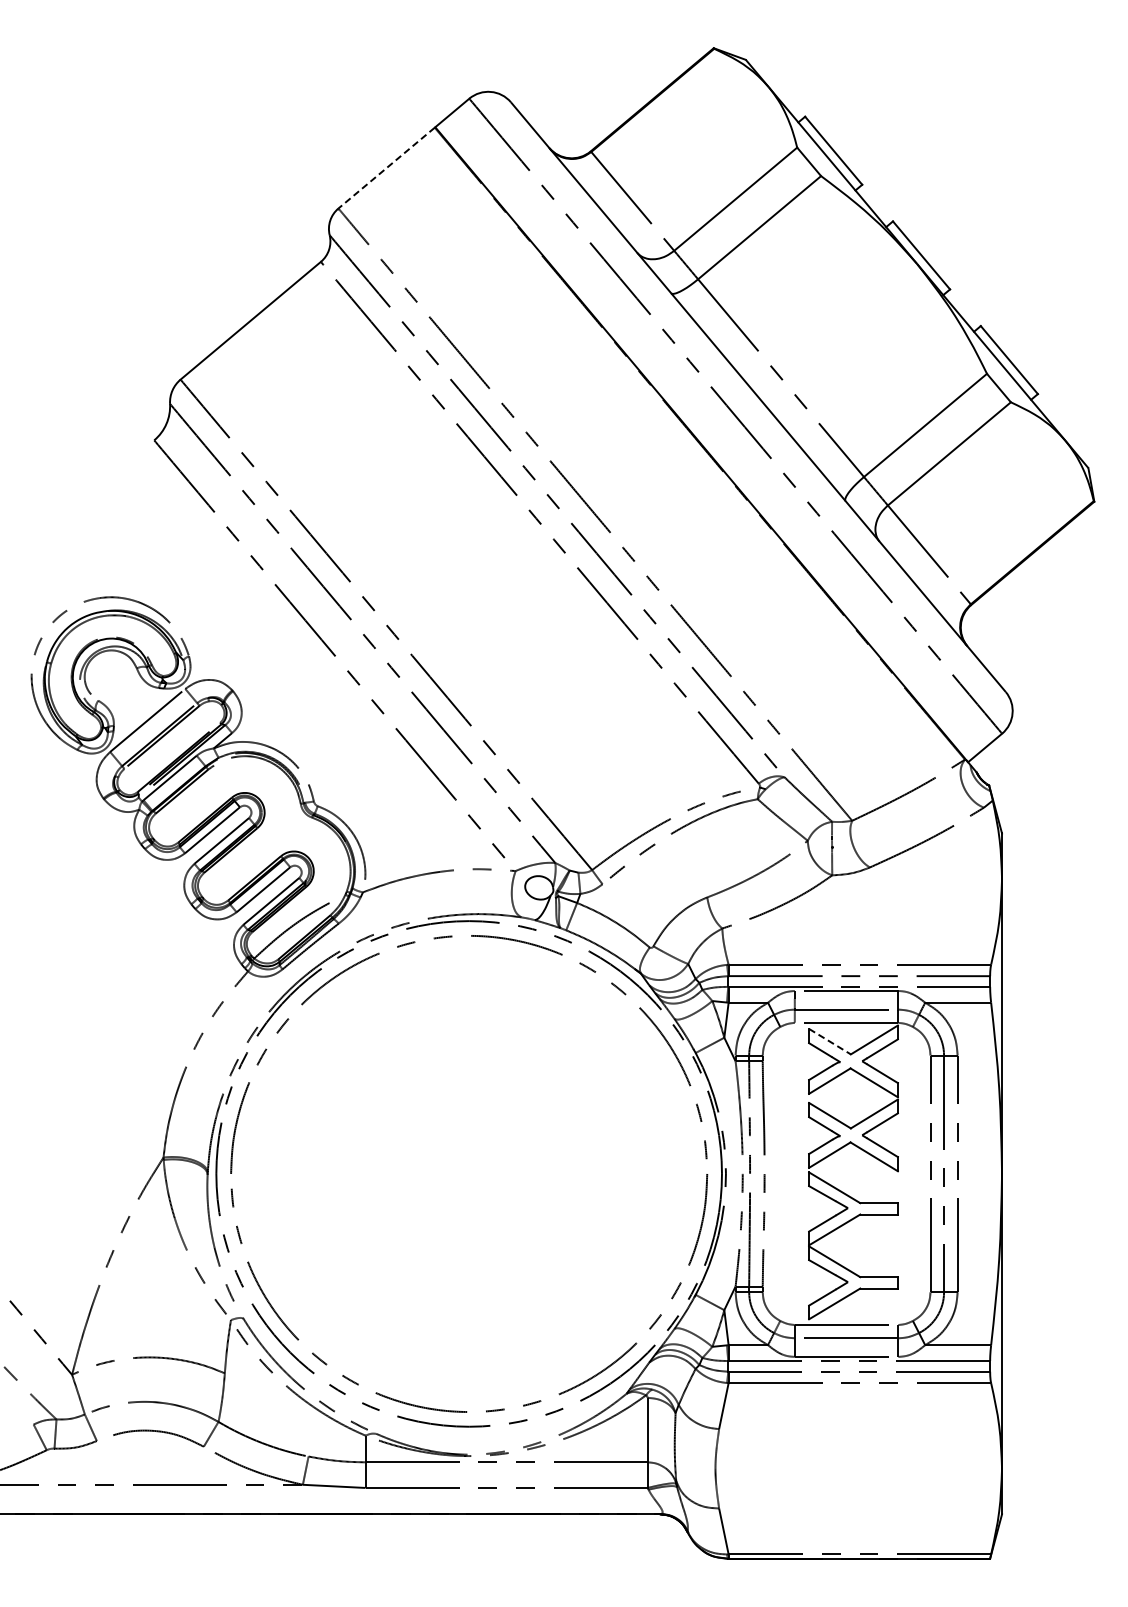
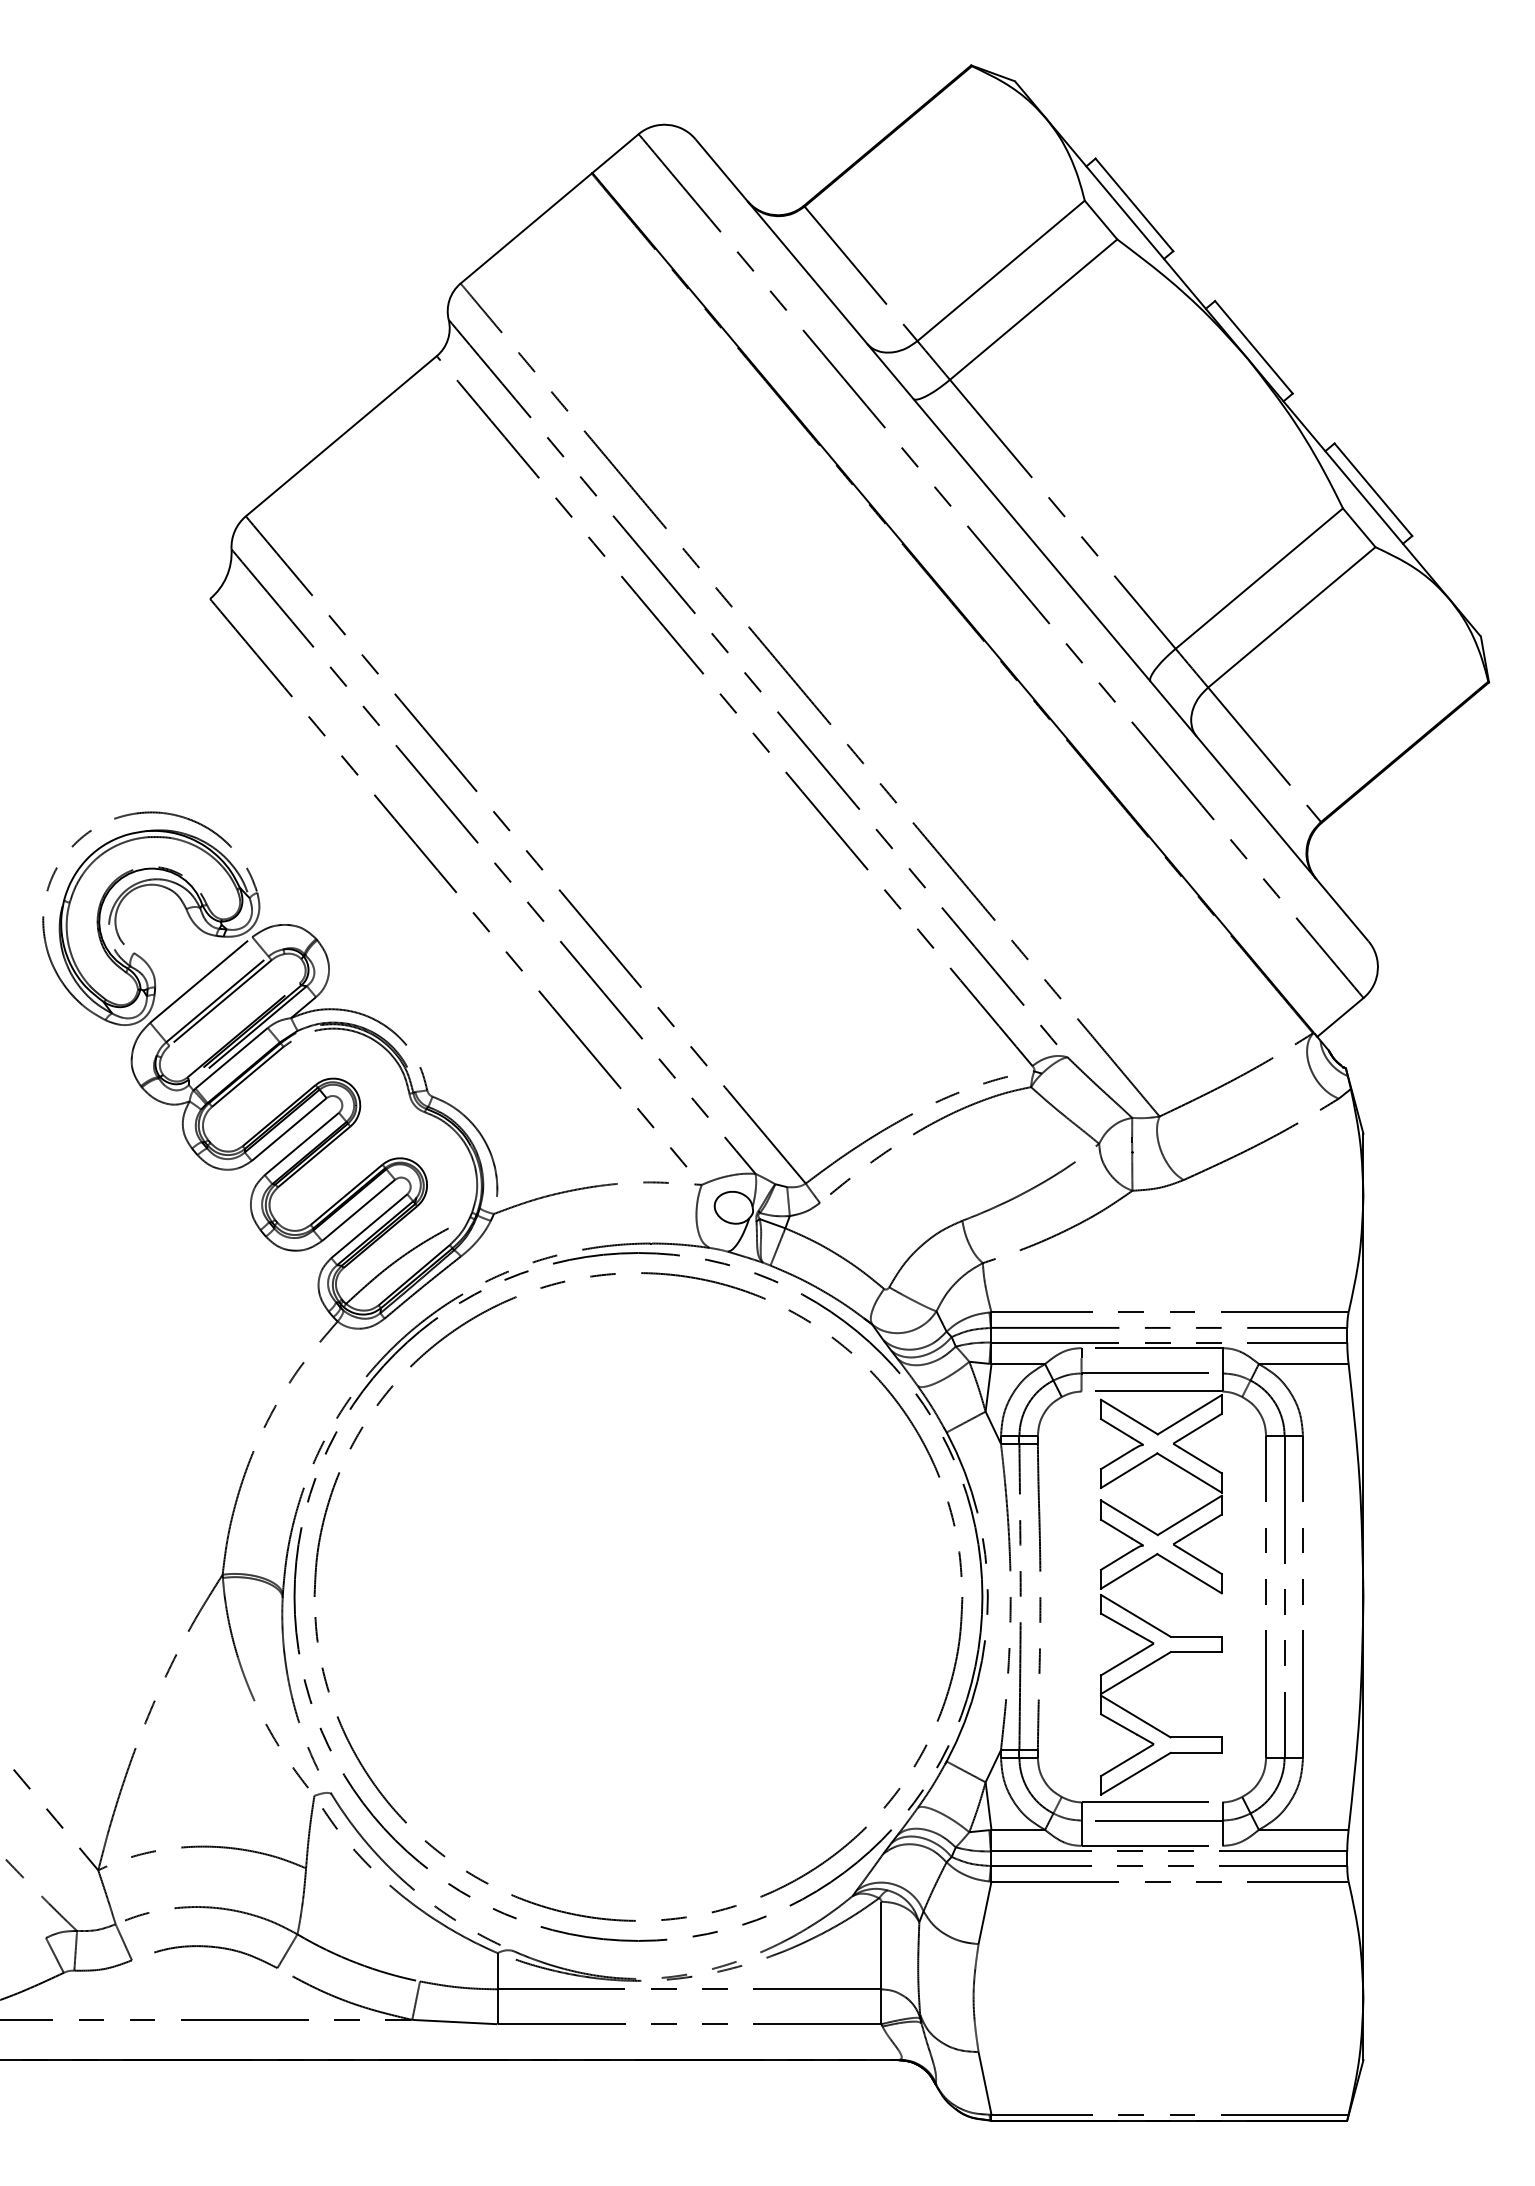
line: (386, 168) -> (526, 229), dashed -> solid
line: (830, 1041) -> (1130, 1416), dashed -> solid

